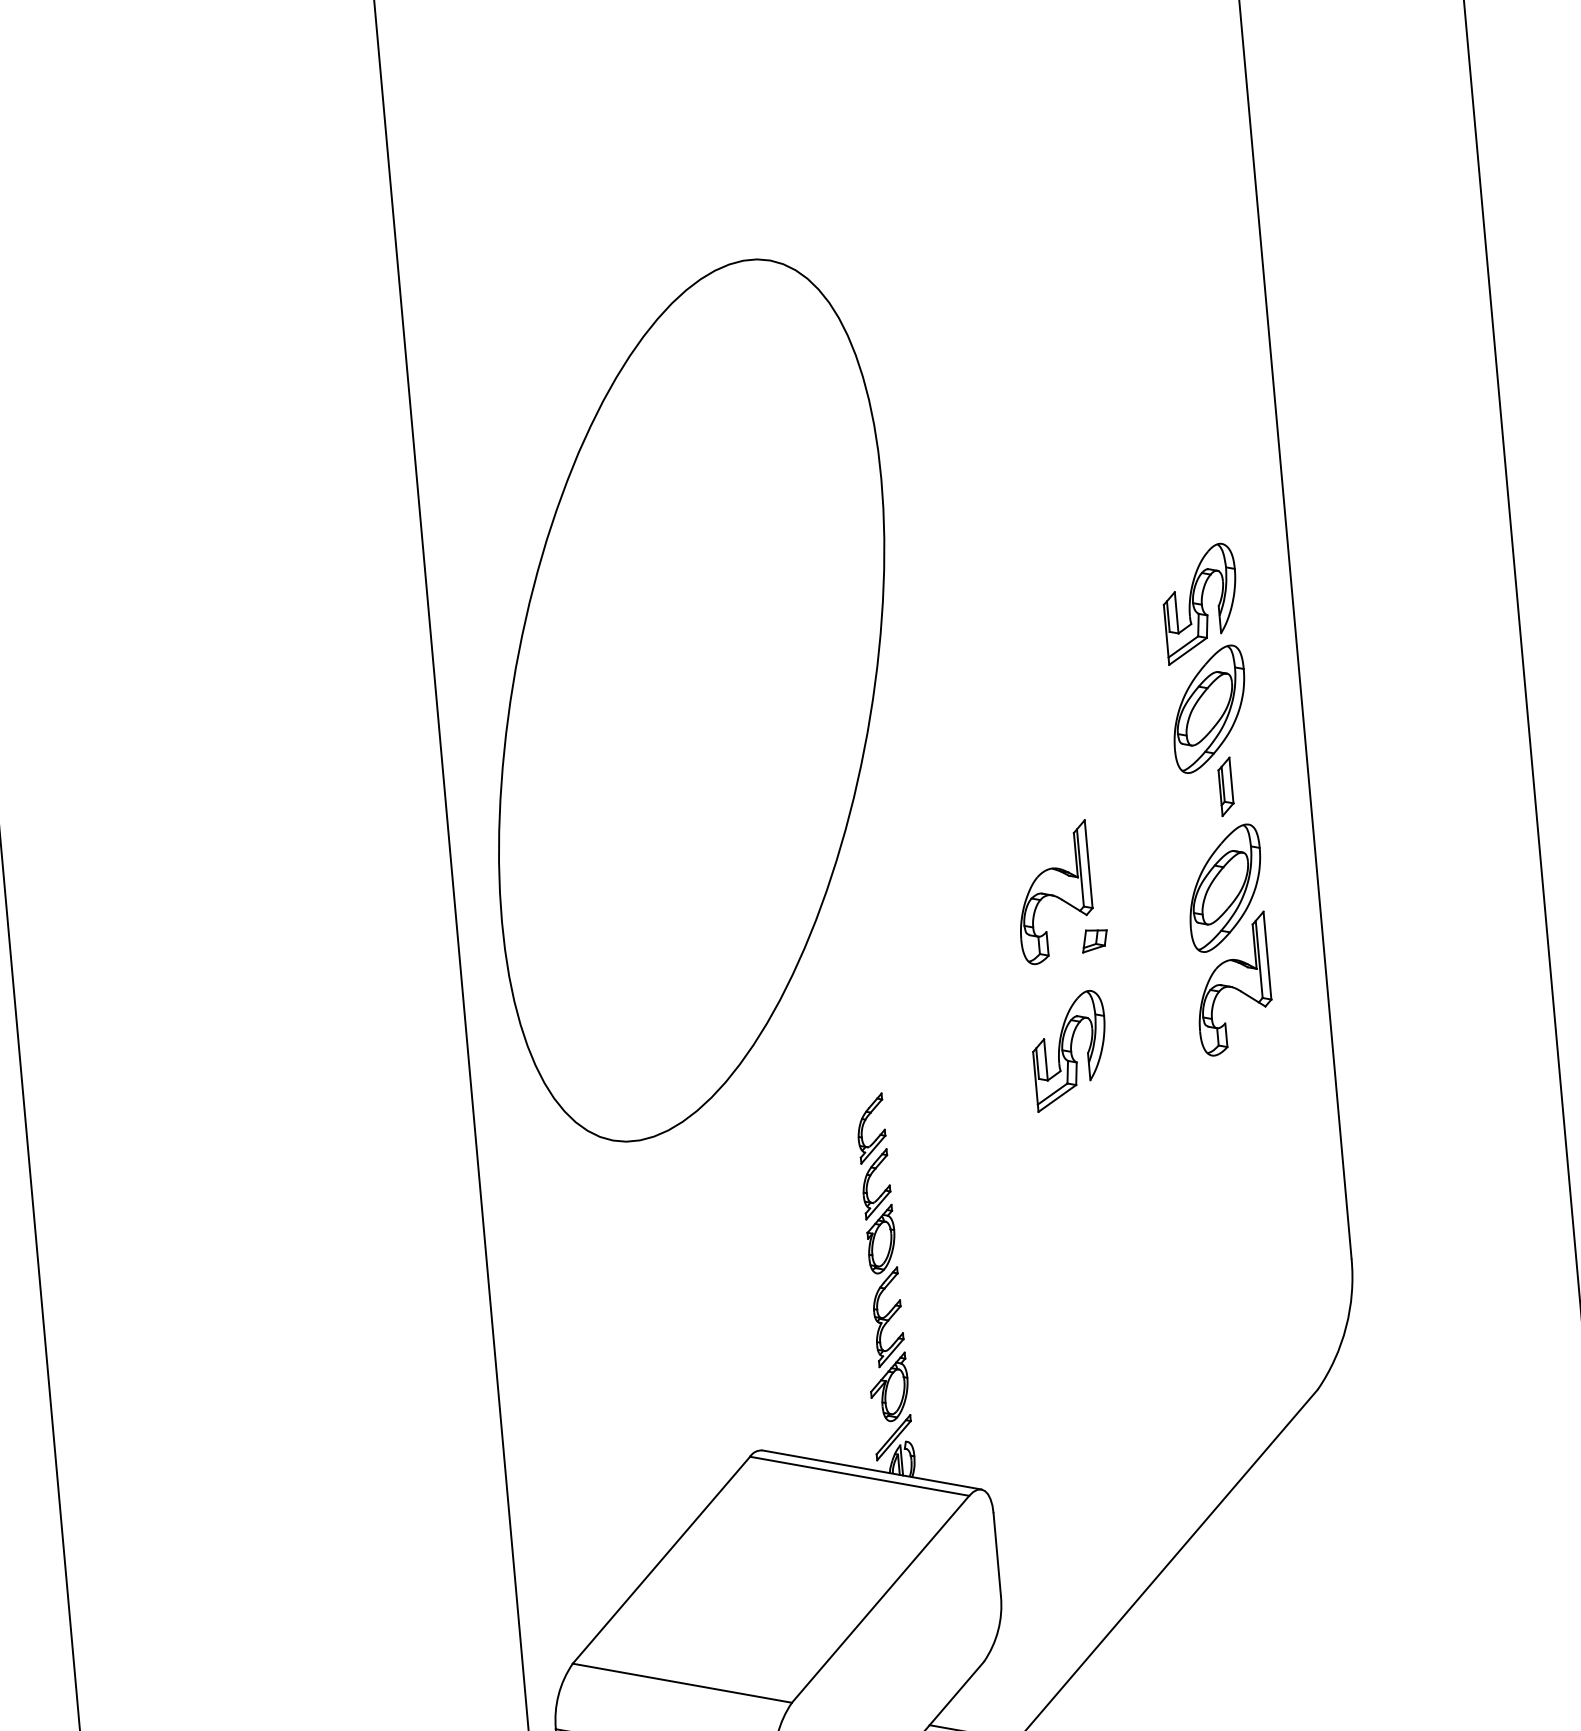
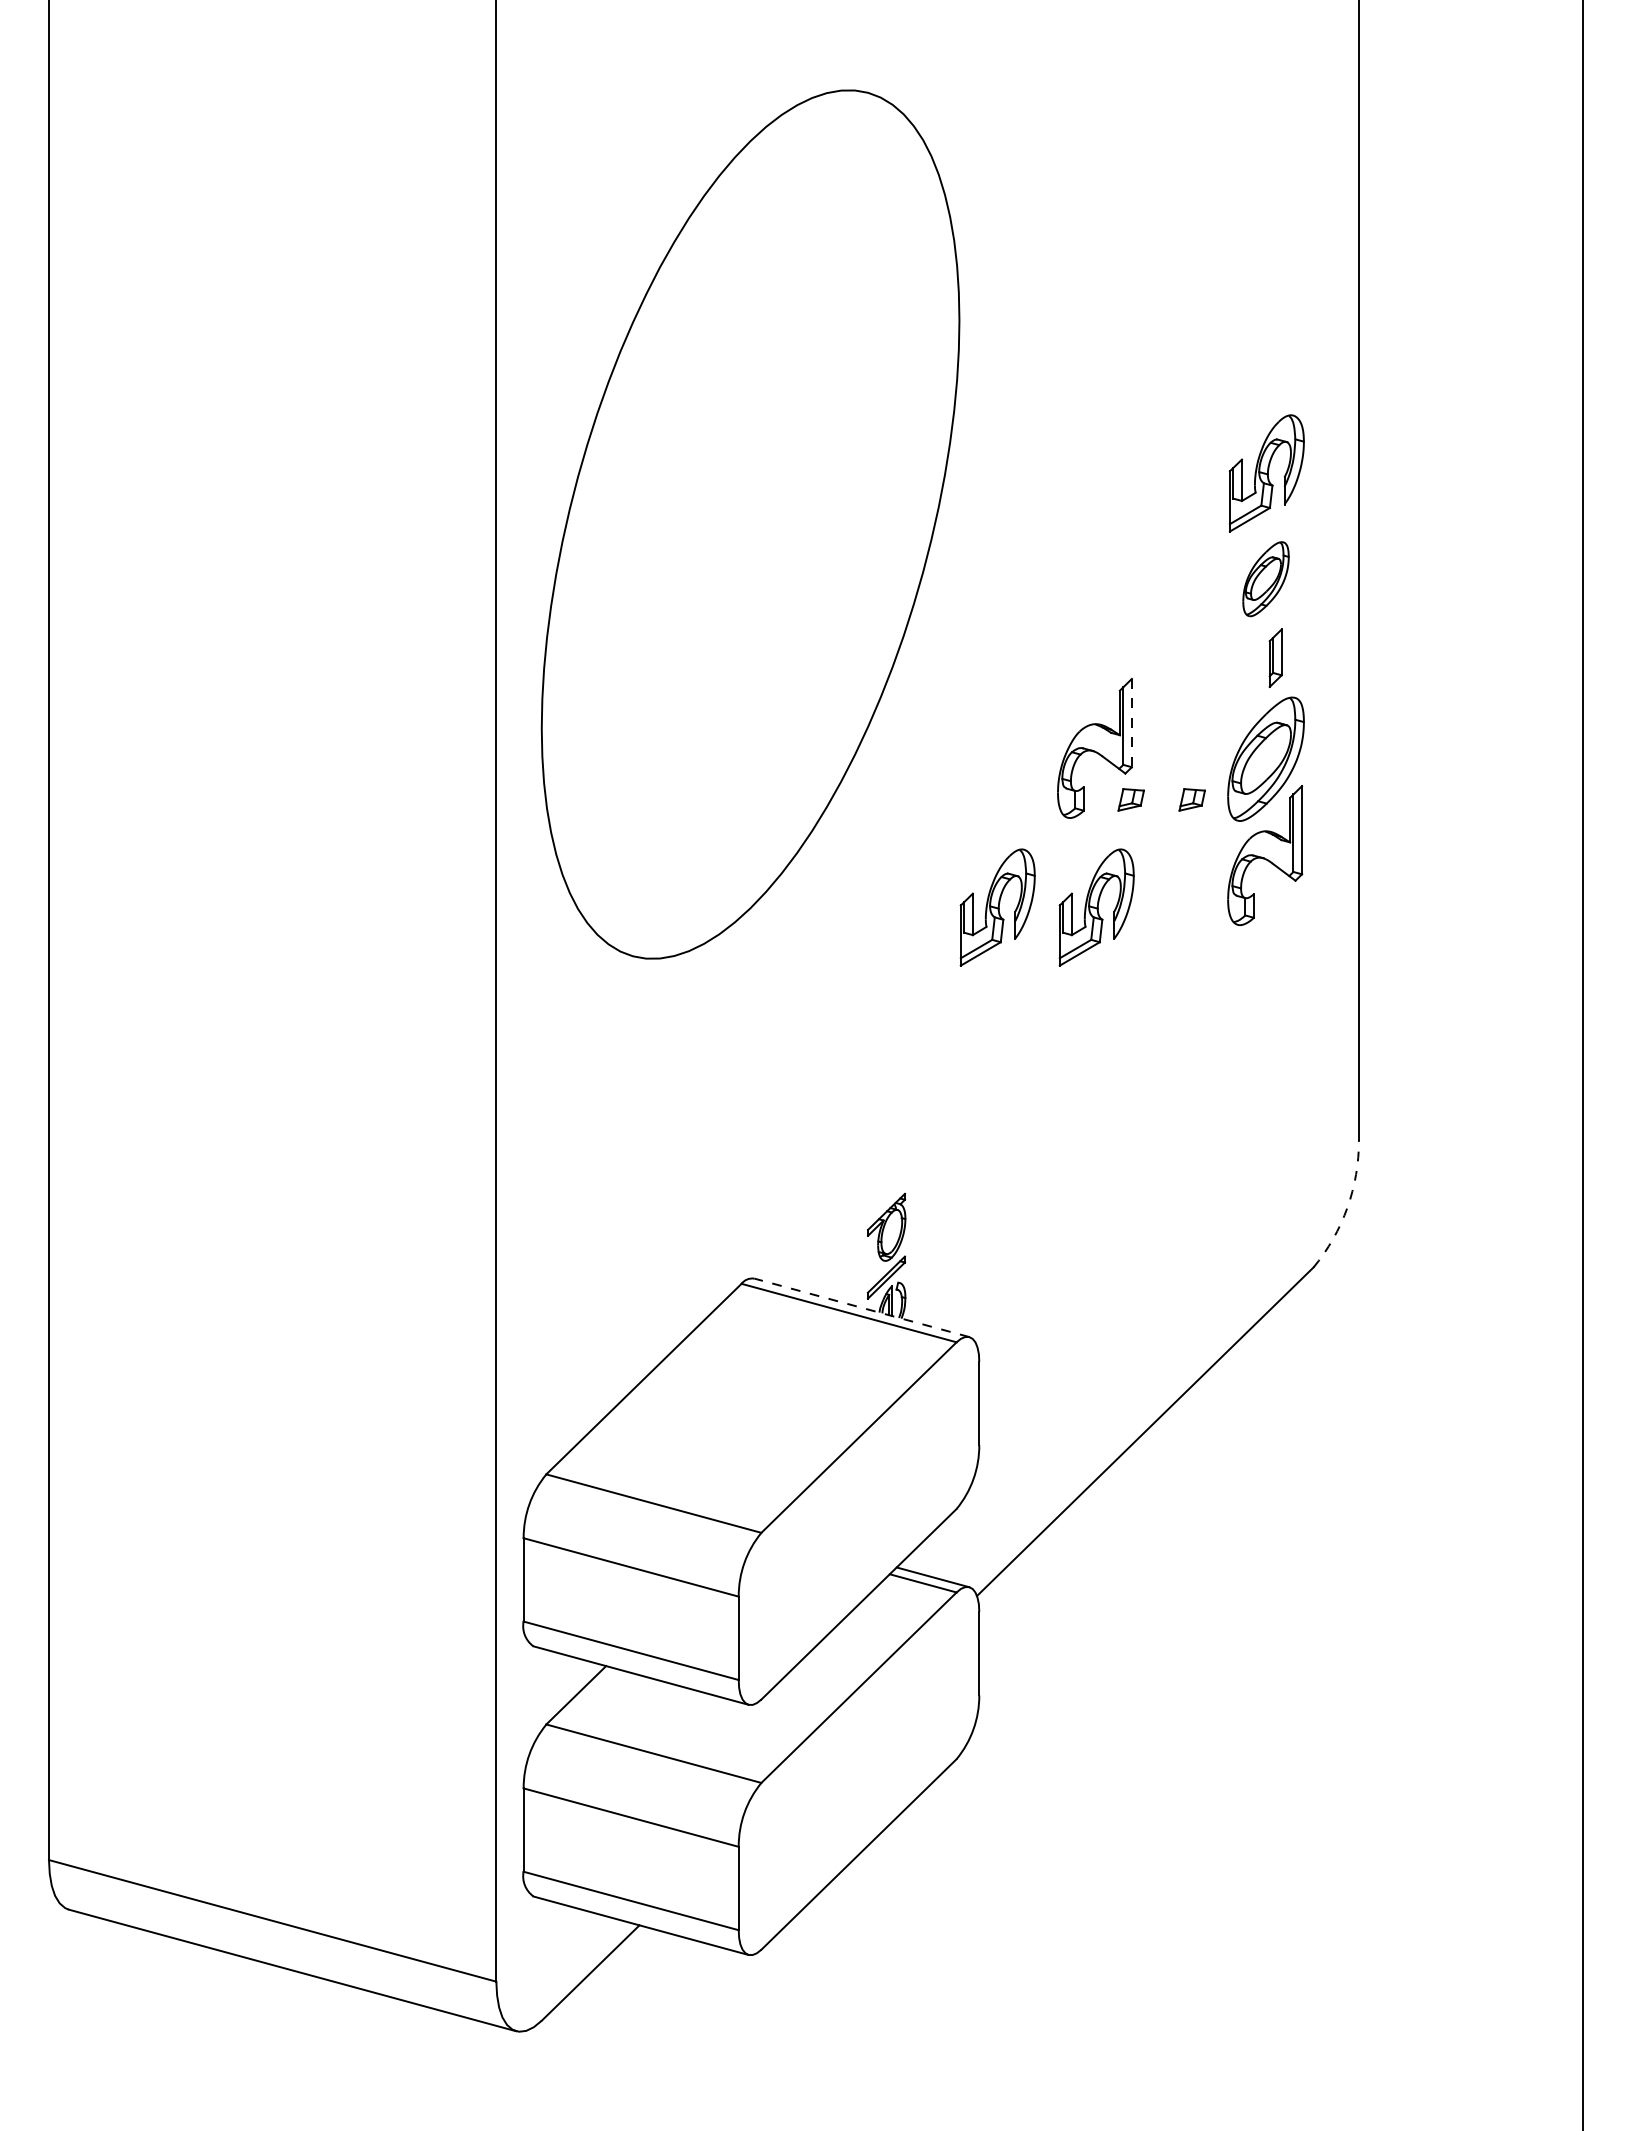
part: (1208, 708) -> (1265, 578), size x0.6
line: (1088, 864) -> (1131, 723), solid -> dashed
part: (1154, 934) -> (1191, 799), added
part: (971, 1059) -> (997, 907), added
part: (880, 1230) -> (891, 1069), removed
arc: (1346, 1327) -> (1347, 1207), solid -> dashed
line: (871, 1469) -> (861, 1307), solid -> dashed

